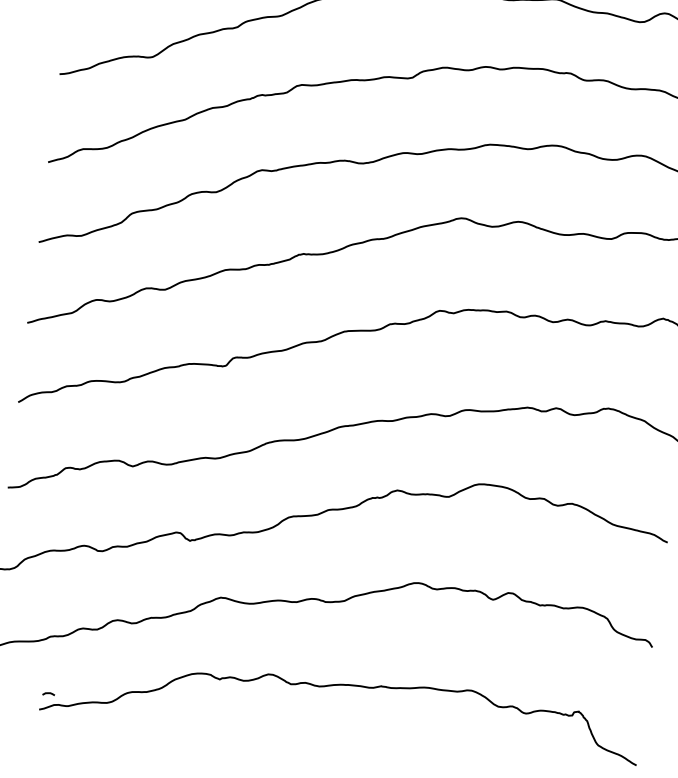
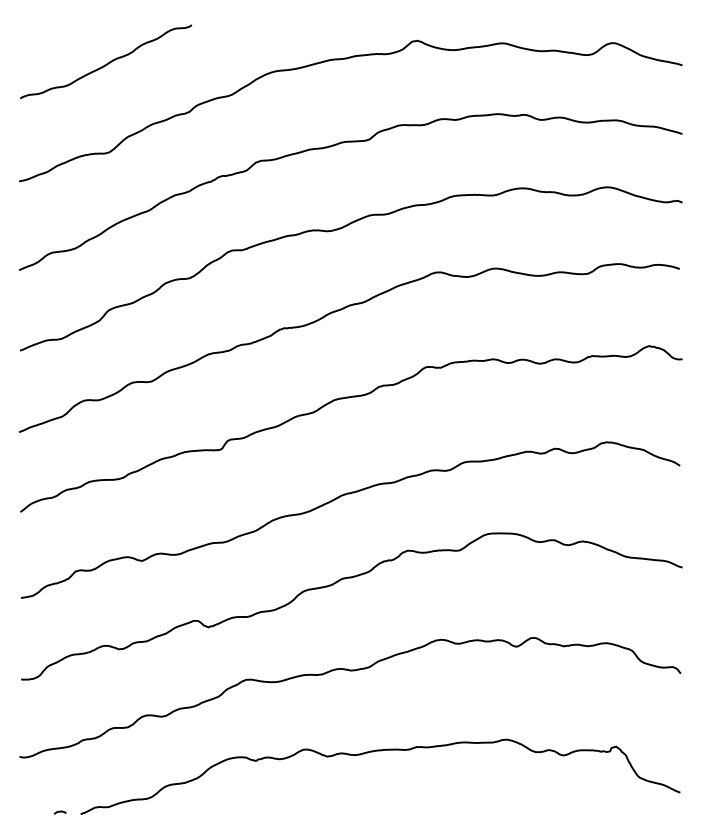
curve: (48, 693) -> (59, 812), moved

